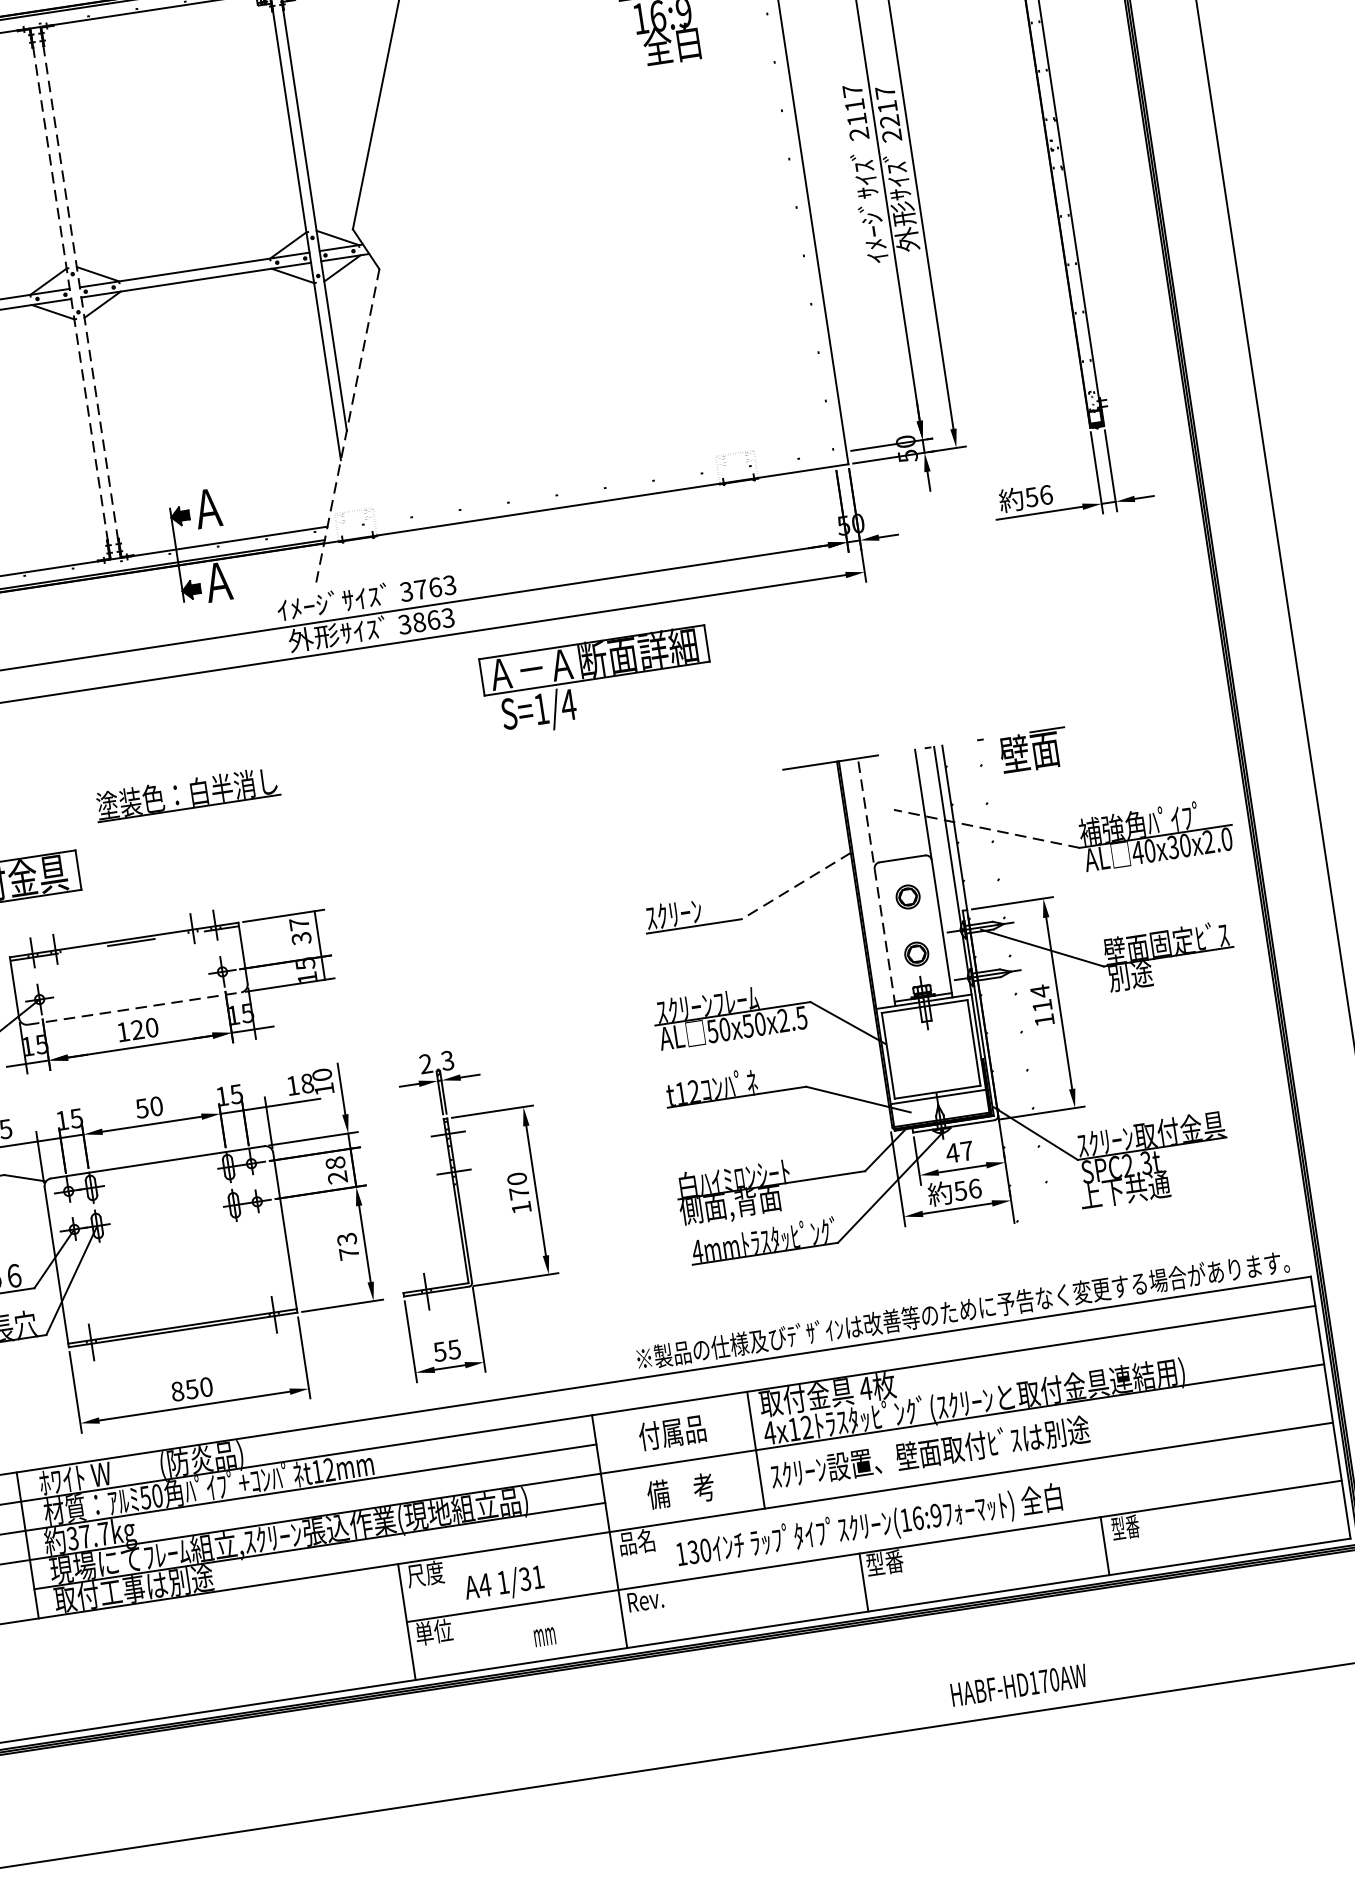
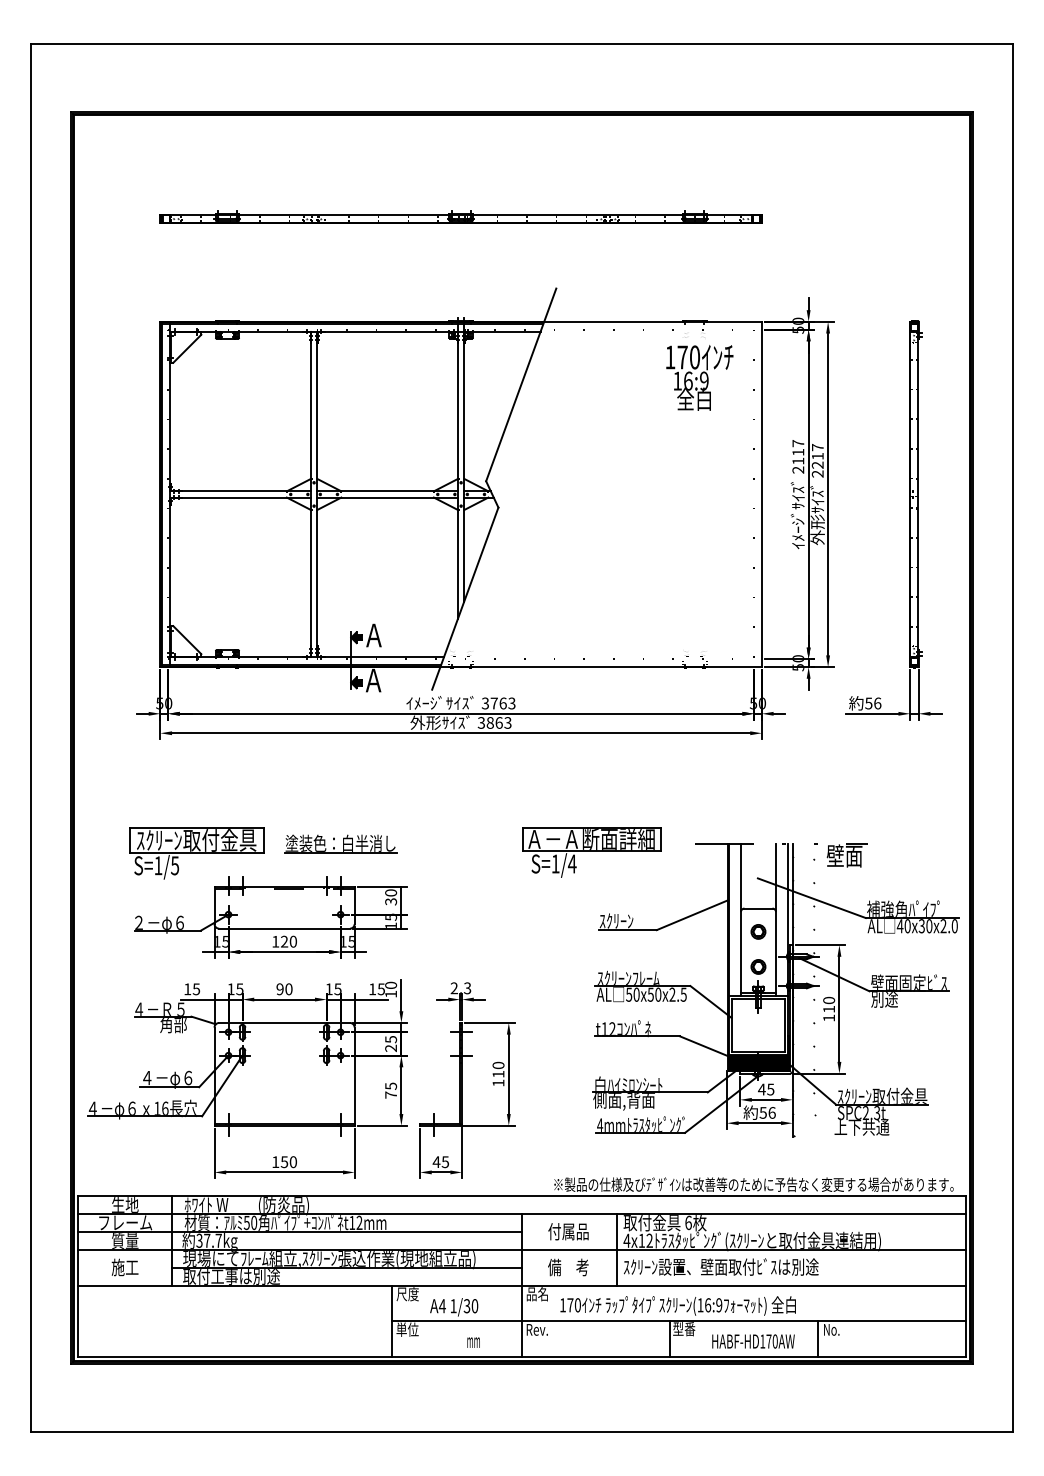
line: (81, 292) -> (317, 494), dashed -> solid
line: (71, 293) -> (311, 494), dashed -> solid
line: (348, 425) -> (465, 598), dashed -> solid
part: (596, 681) -> (591, 852), moved
part: (186, 793) -> (340, 843), moved
line: (986, 829) -> (811, 898), dashed -> solid
line: (875, 882) -> (740, 920), dashed -> solid
line: (796, 886) -> (692, 915), dashed -> solid
text: (299, 923) -> (391, 892), 37 -> 30
text: (1040, 991) -> (829, 1000), 114 -> 110
line: (135, 1008) -> (285, 928), dashed -> solid
text: (307, 1083) -> (381, 989), 18 -> 15
fill: (940, 1108) -> (758, 1061), added
text: (141, 1109) -> (279, 989), 50 -> 90
text: (966, 1151) -> (770, 1089), 47 -> 45
text: (334, 1163) -> (390, 1039), 28 -> 25
text: (519, 1192) -> (498, 1073), 170 -> 110
text: (345, 1238) -> (390, 1085), 73 -> 75
text: (439, 1352) -> (436, 1162), 55 -> 45
text: (865, 1388) -> (688, 1222), 4 -> 6
text: (177, 1392) -> (275, 1162), 850 -> 150
text: (1125, 1527) -> (831, 1329), 型番 -> No.
text: (693, 1552) -> (570, 1305), 130 -> 170
text: (537, 1577) -> (474, 1306), 1/31 -> 1/30
text: (1019, 1685) -> (753, 1341), moved

